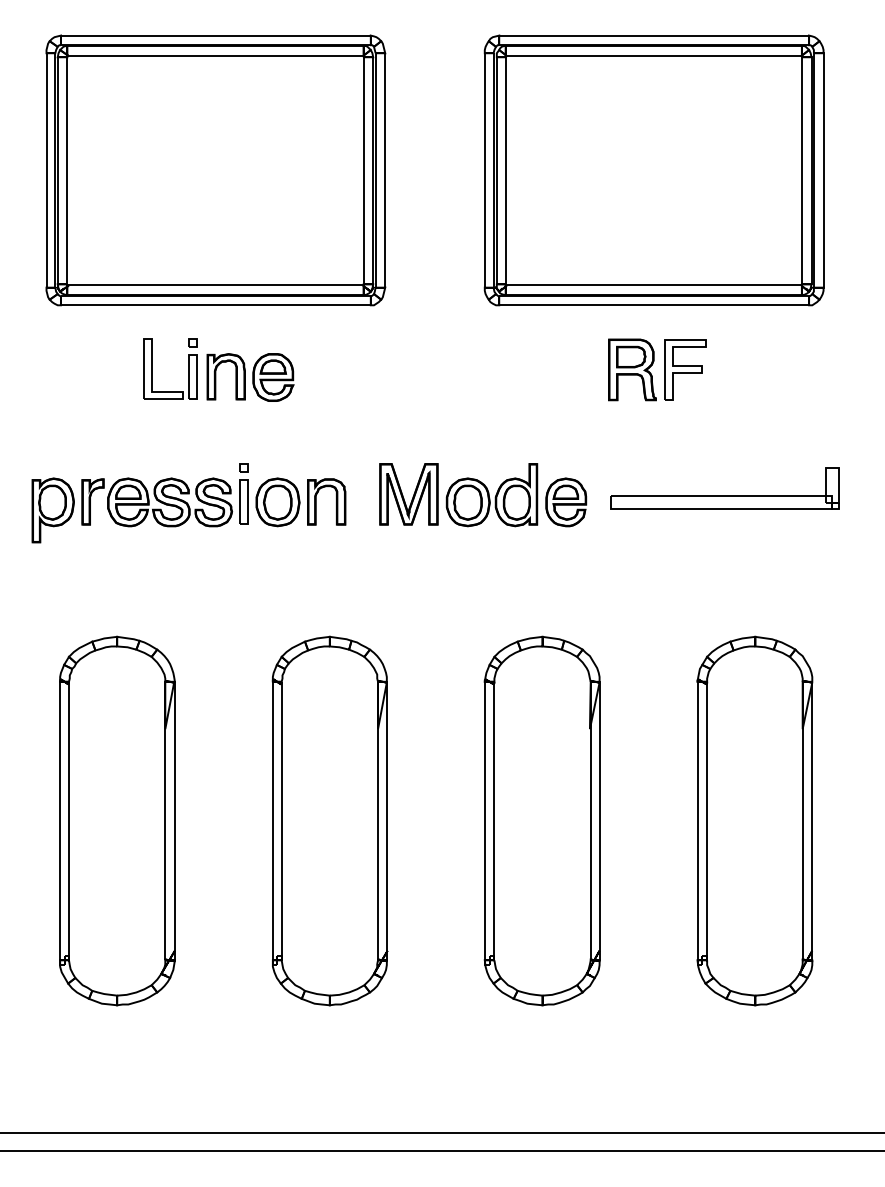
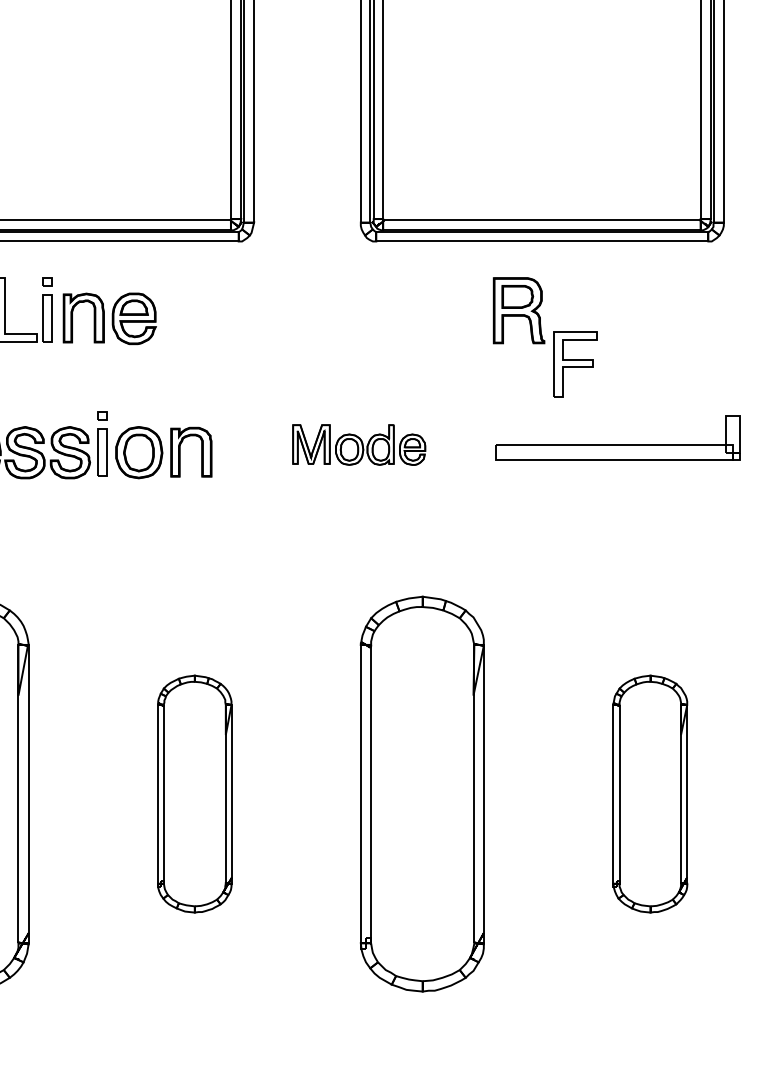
part: (685, 369) -> (575, 363), moved
part: (483, 495) -> (359, 445), size x0.6
part: (329, 820) -> (194, 793), size x0.6
part: (754, 820) -> (649, 793), size x0.6

